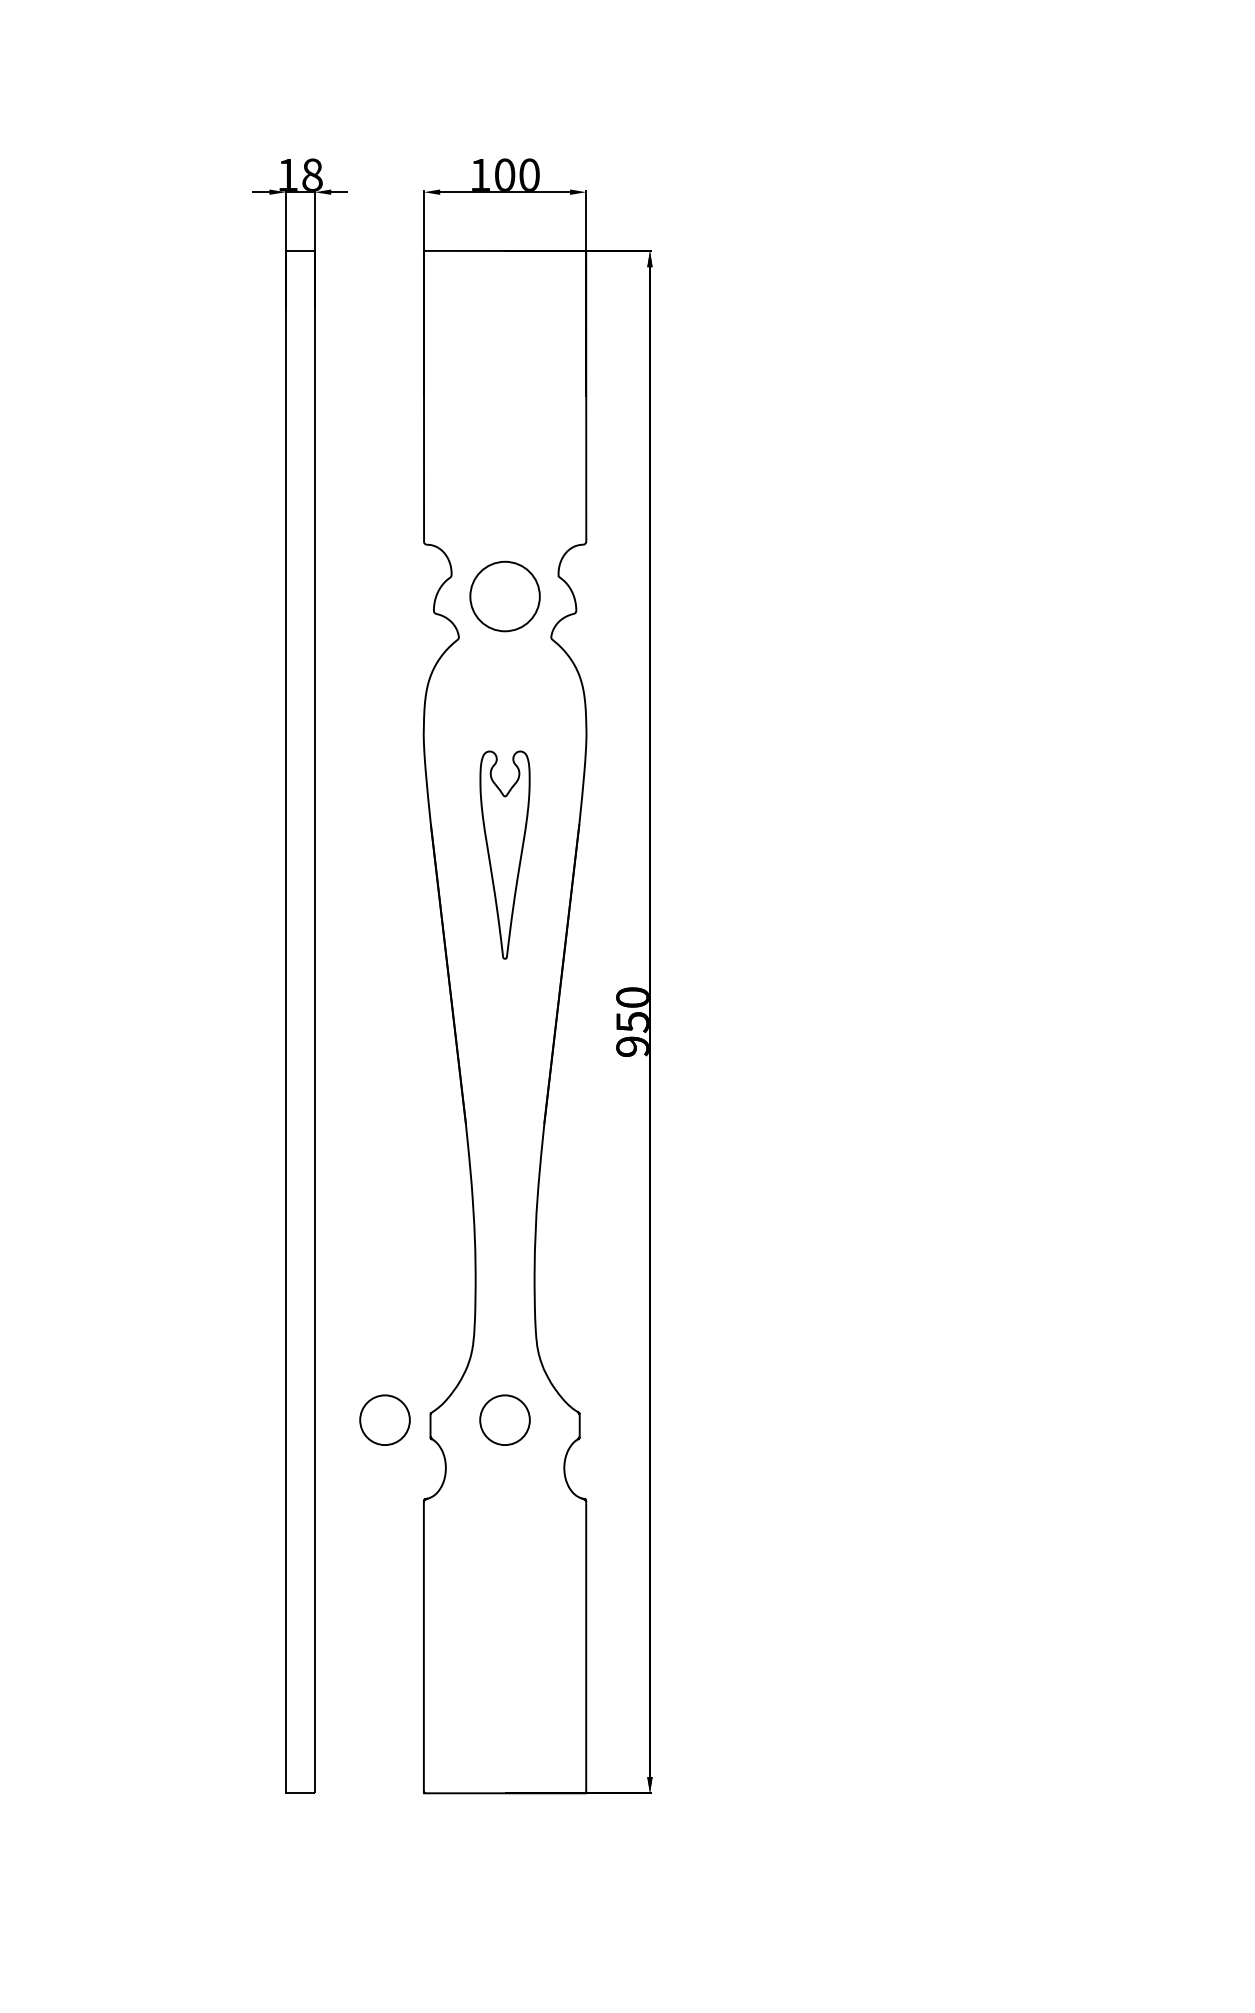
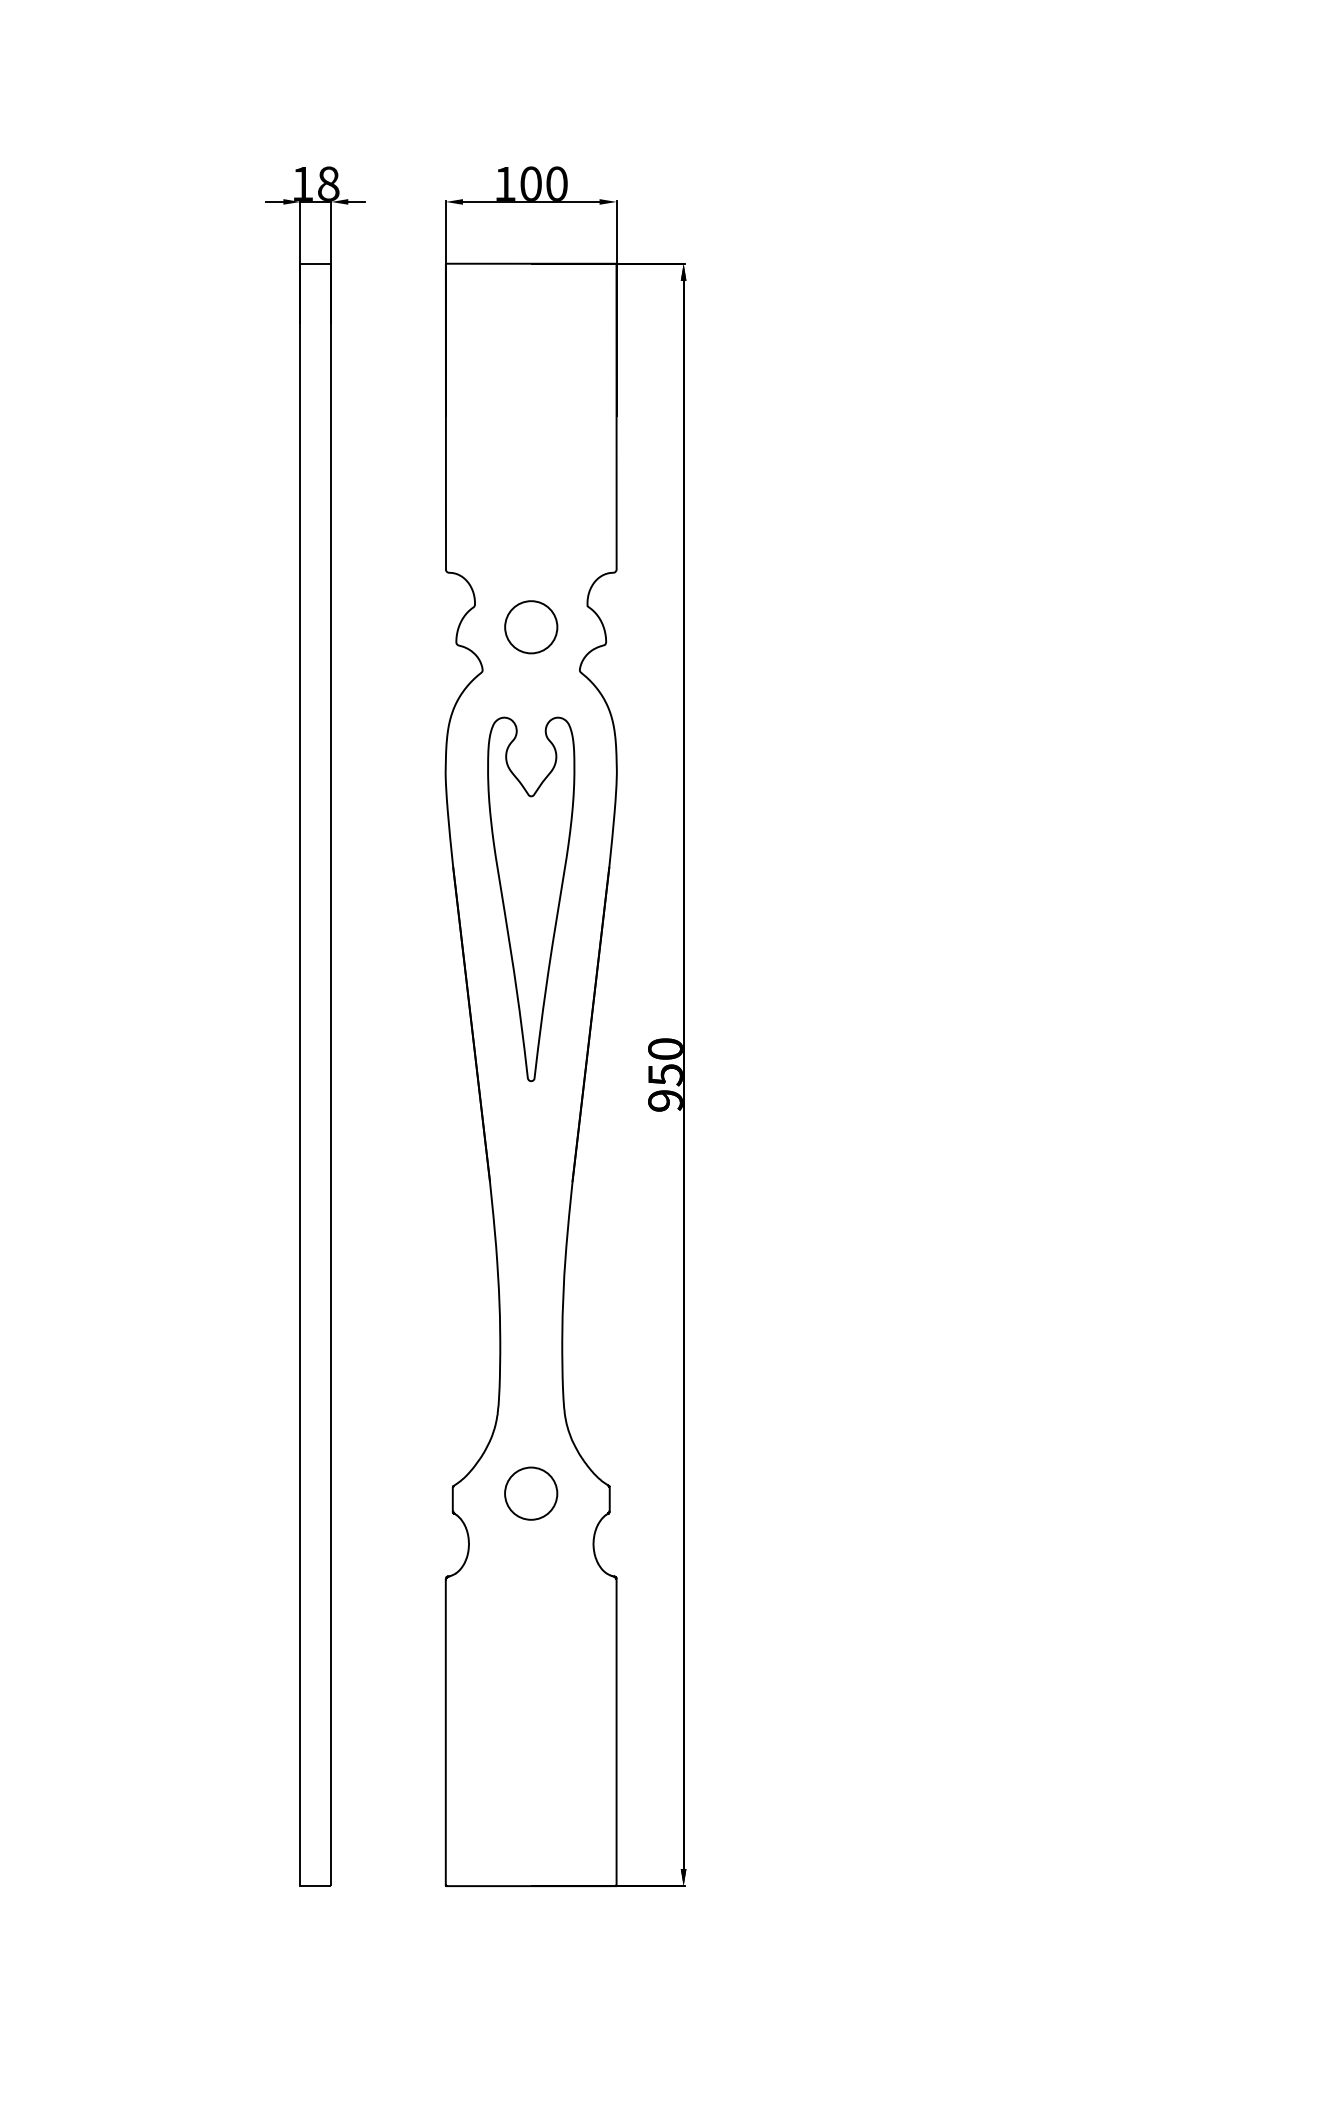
circle: (504, 596) -> (530, 627), size x0.71
part: (504, 854) -> (530, 898), size x1.67
circle: (384, 1419) -> (404, 1492), removed

